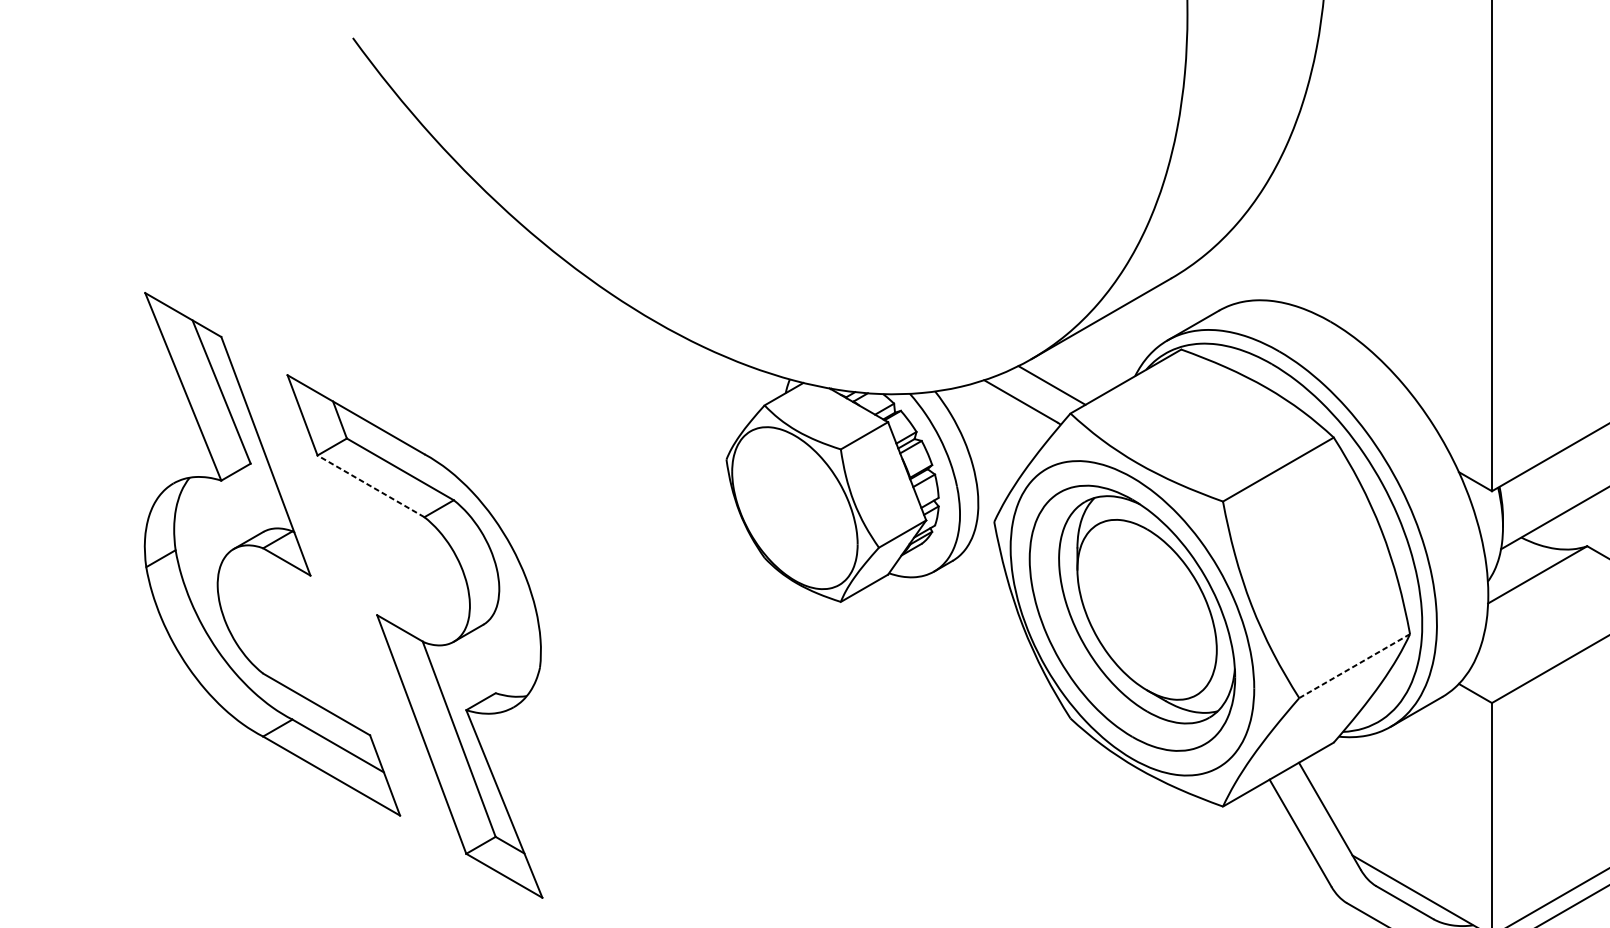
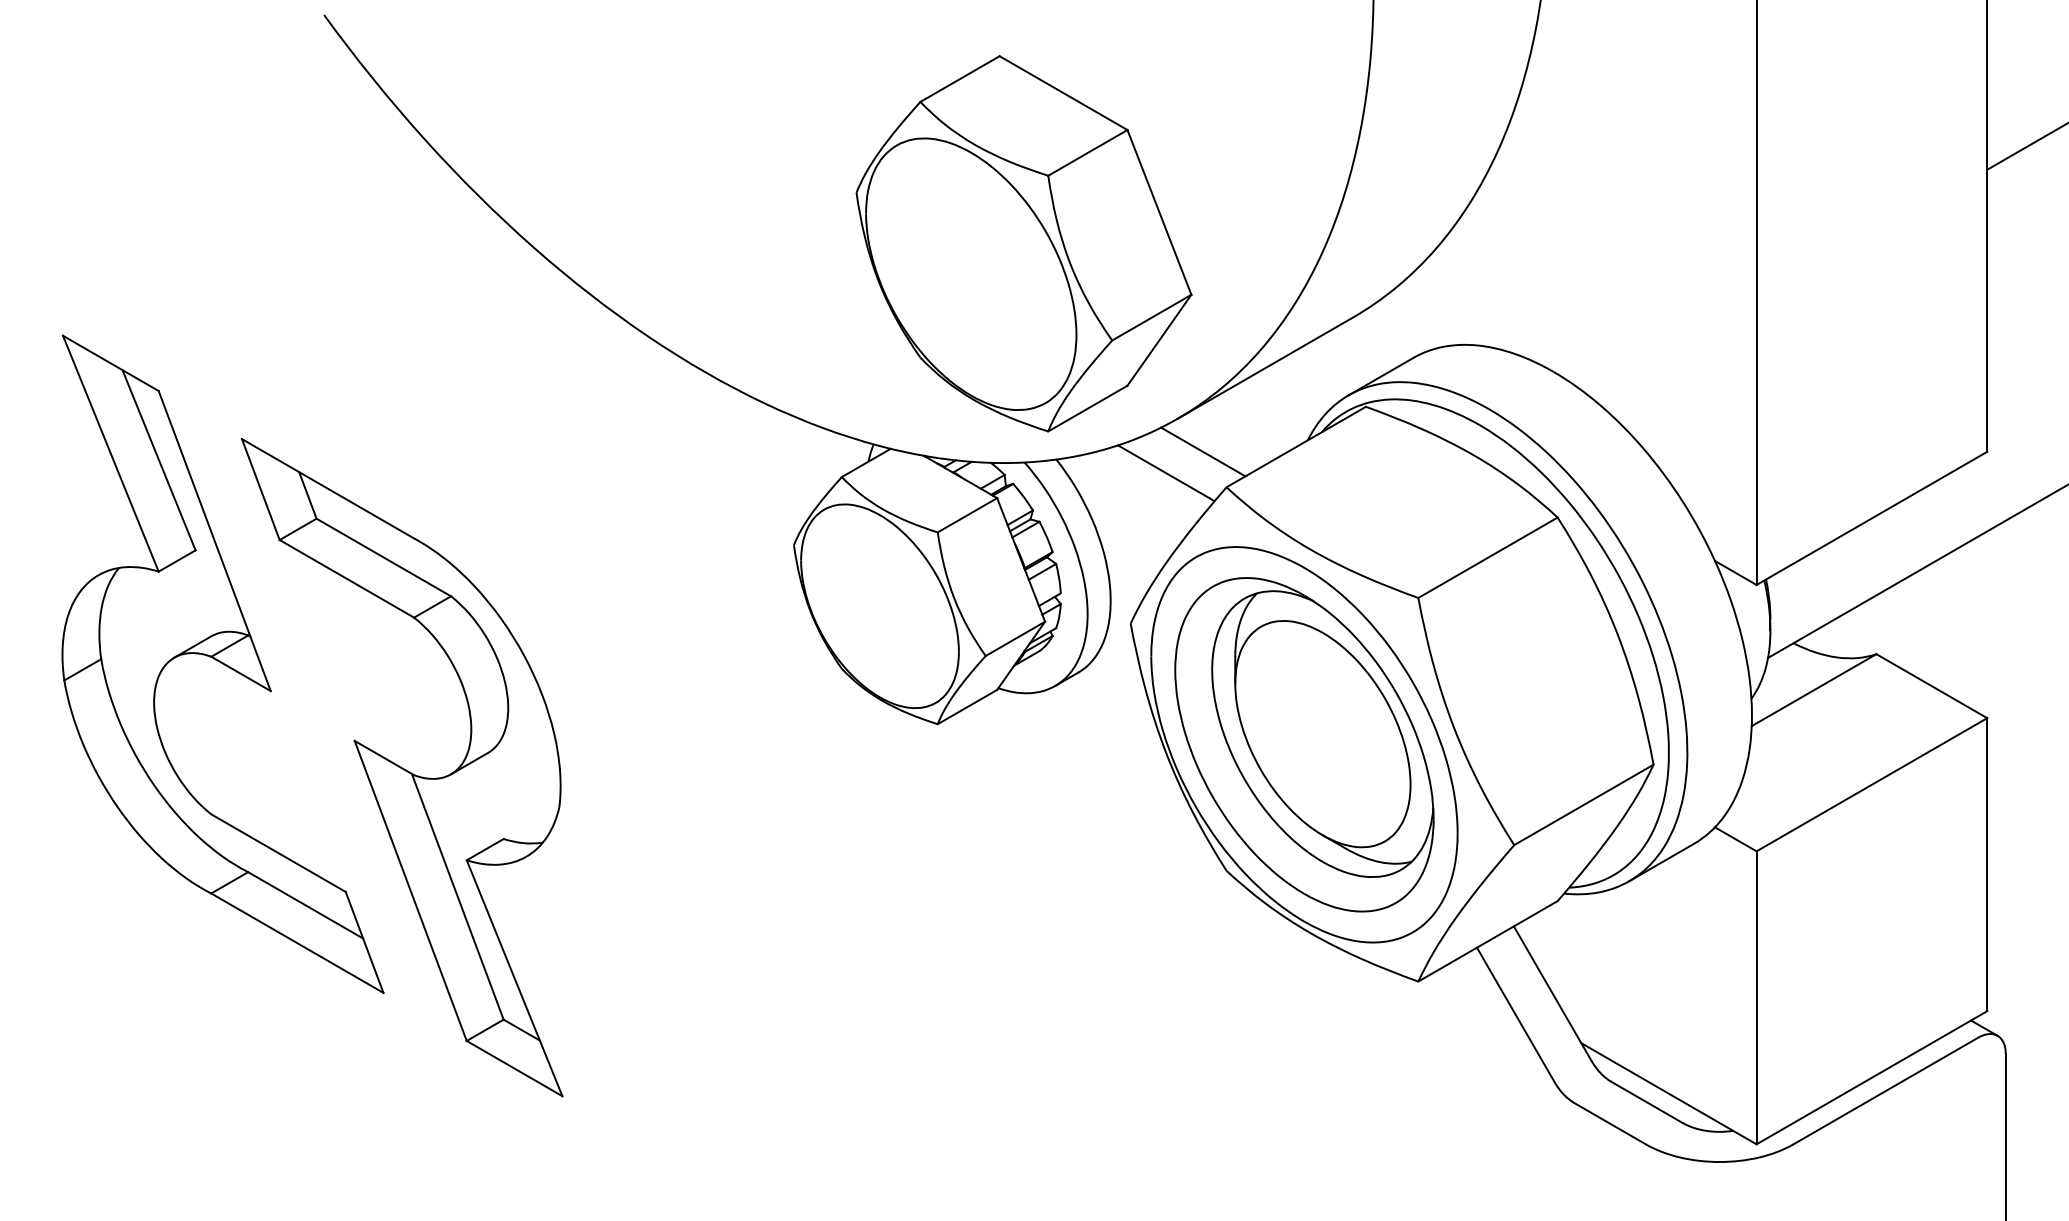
part: (909, 219) -> (1023, 243), added
line: (370, 486) -> (346, 578), dashed -> solid
line: (1355, 665) -> (1584, 804), dashed -> solid

